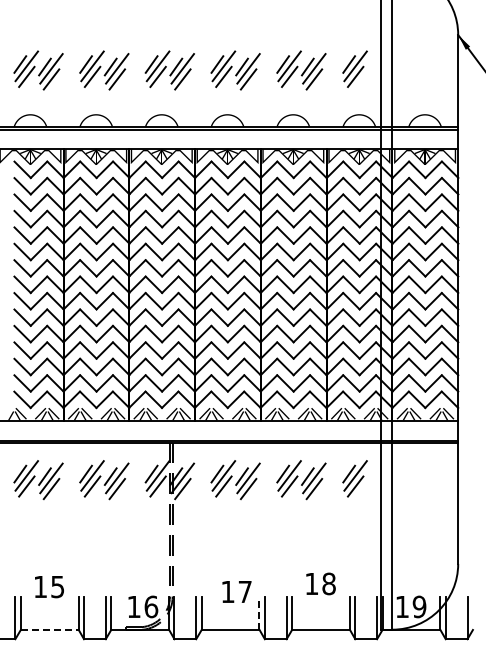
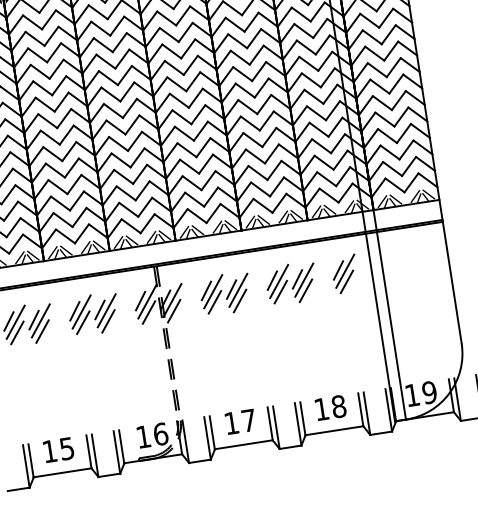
text: (320, 583) -> (330, 407), moved
text: (49, 587) -> (58, 450), moved
text: (236, 591) -> (240, 421), moved
line: (259, 612) -> (270, 423), dashed -> solid
line: (49, 629) -> (62, 472), dashed -> solid

